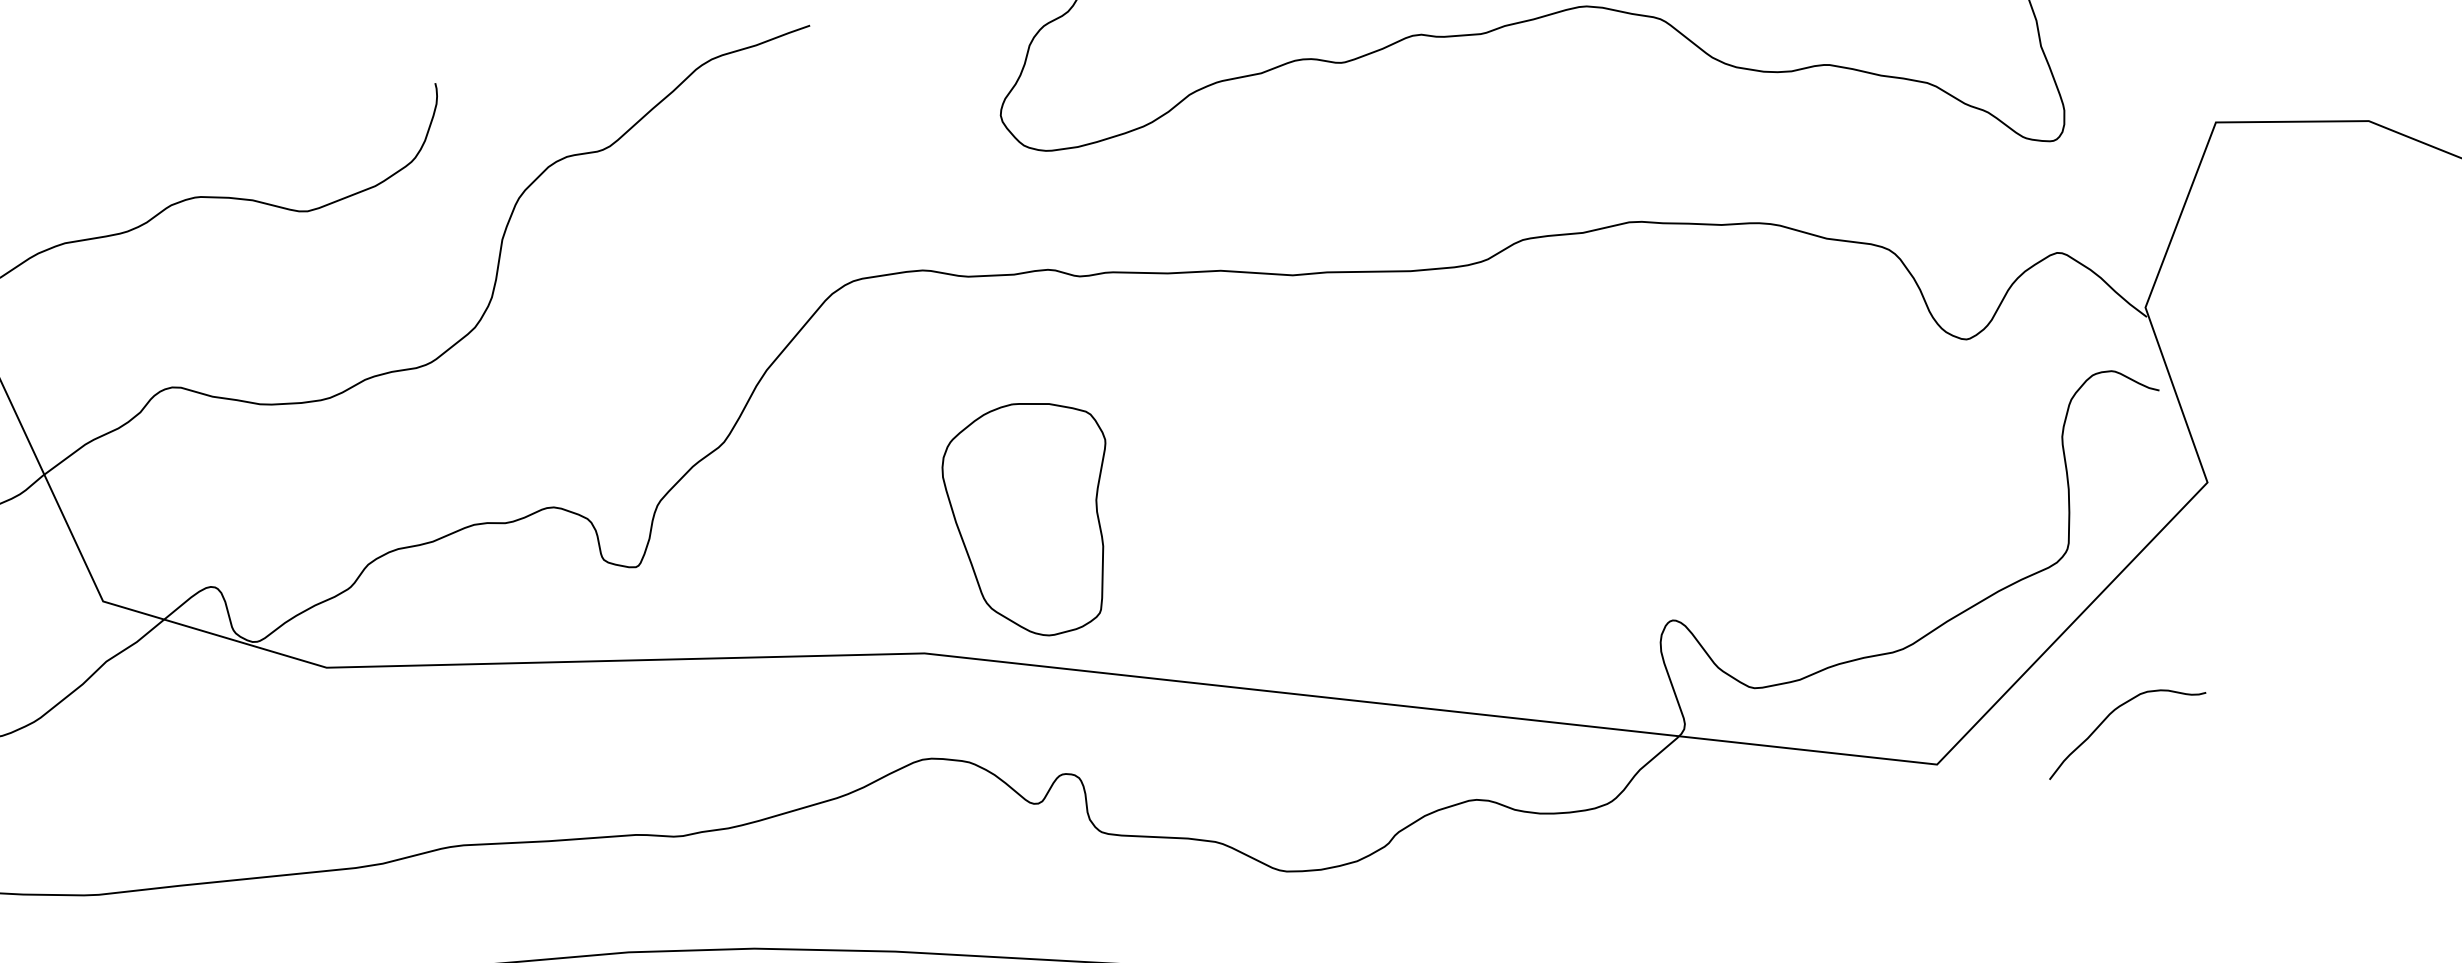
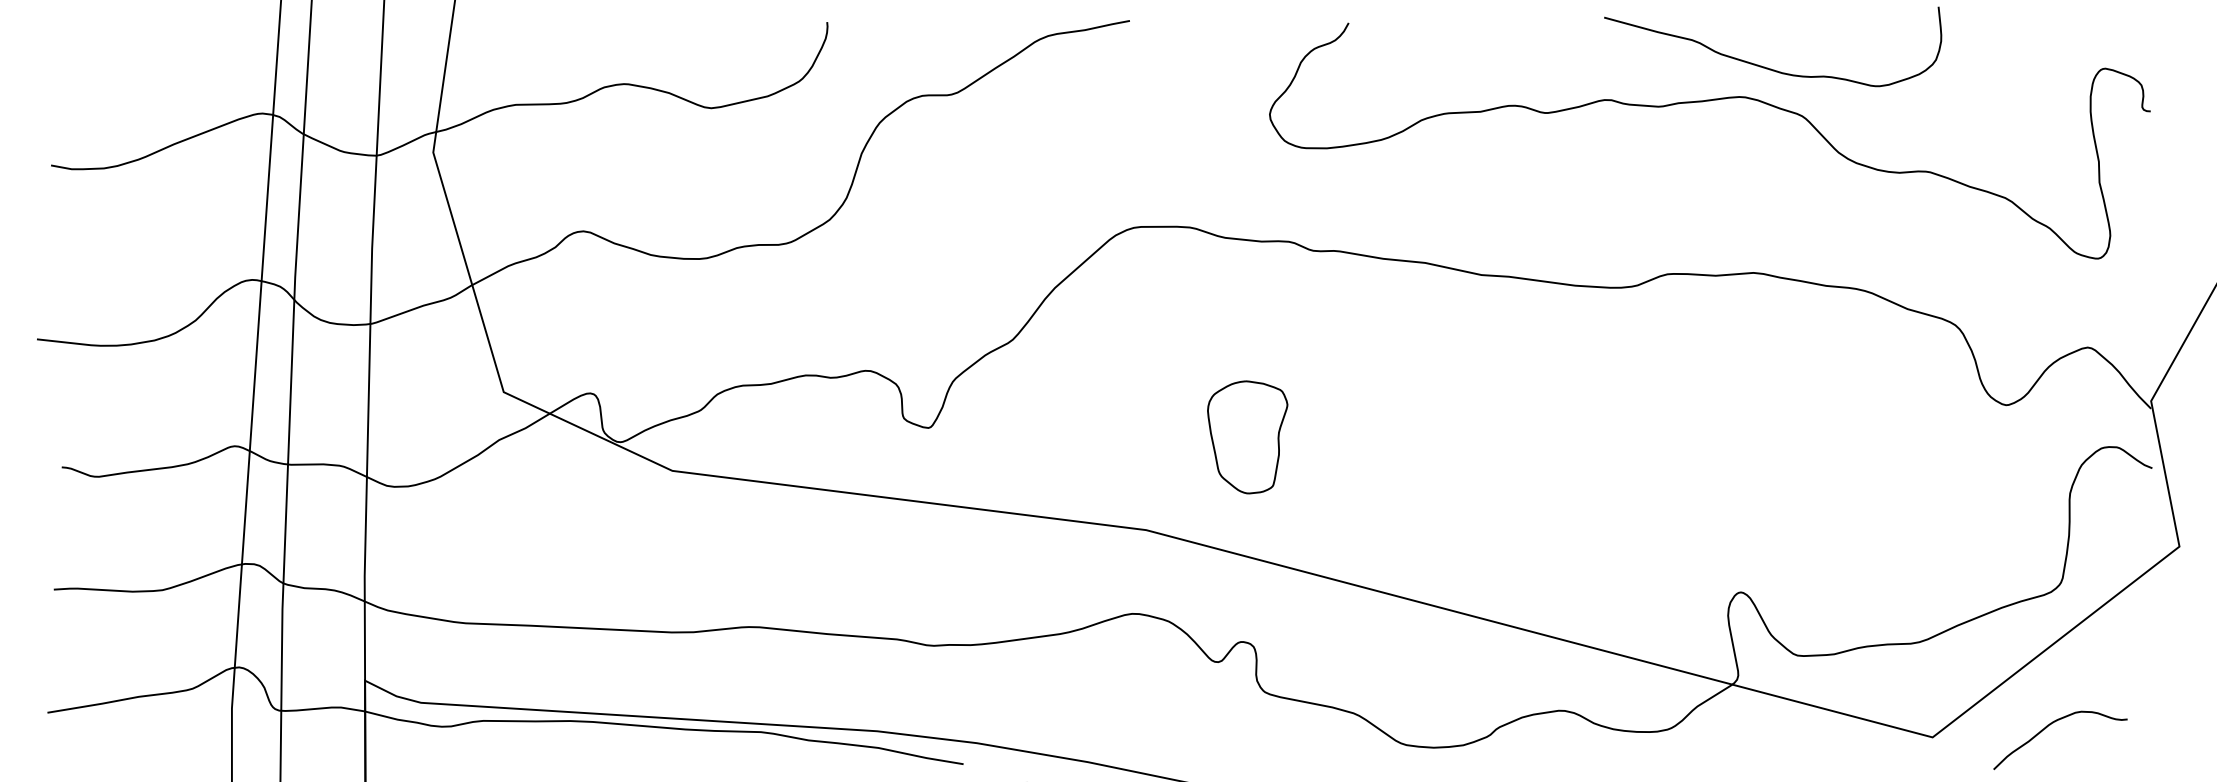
part: (1032, 519) -> (1247, 437), size x0.6
curve: (2111, 714) -> (2050, 725), moved

